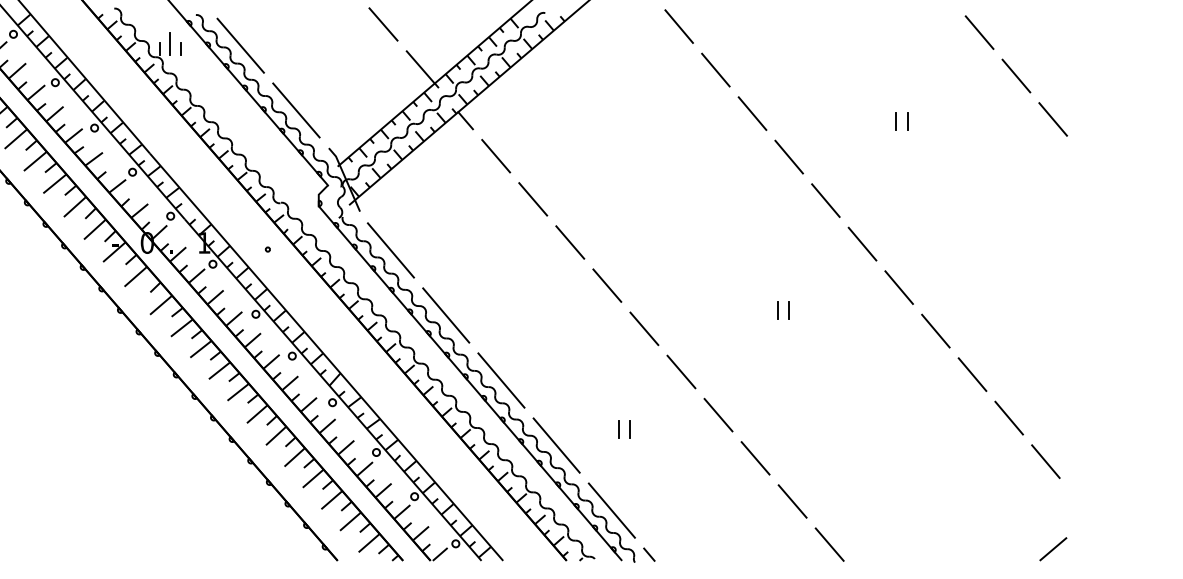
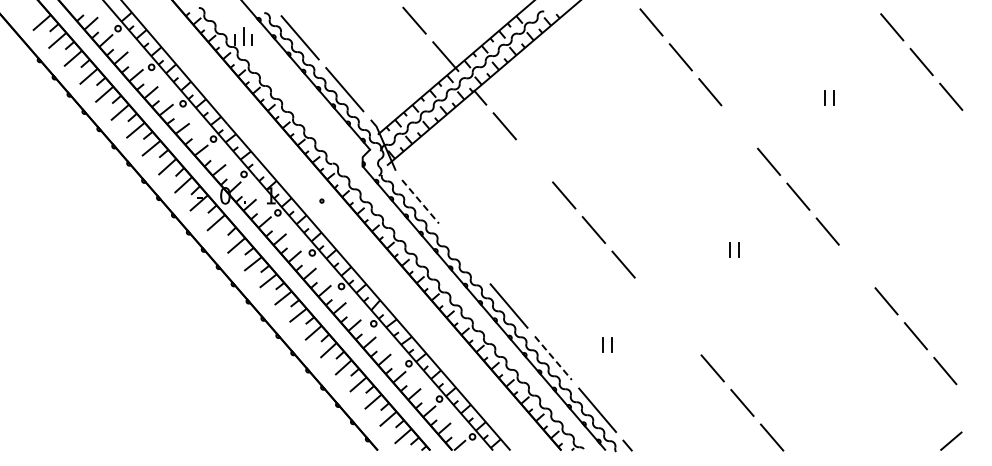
line: (789, 156) -> (739, 126), removed
line: (533, 198) -> (534, 160), removed
line: (390, 251) -> (420, 202), solid -> dashed
line: (445, 314) -> (464, 253), removed
line: (936, 331) -> (857, 266), removed
line: (681, 372) -> (653, 299), removed
line: (717, 414) -> (682, 333), removed
line: (556, 445) -> (553, 358), solid -> dashed

